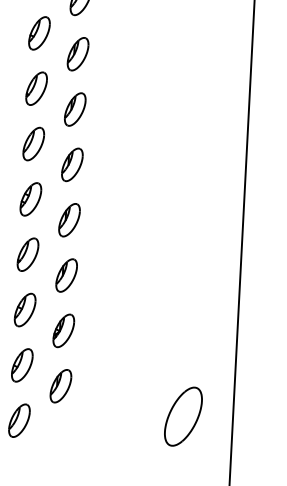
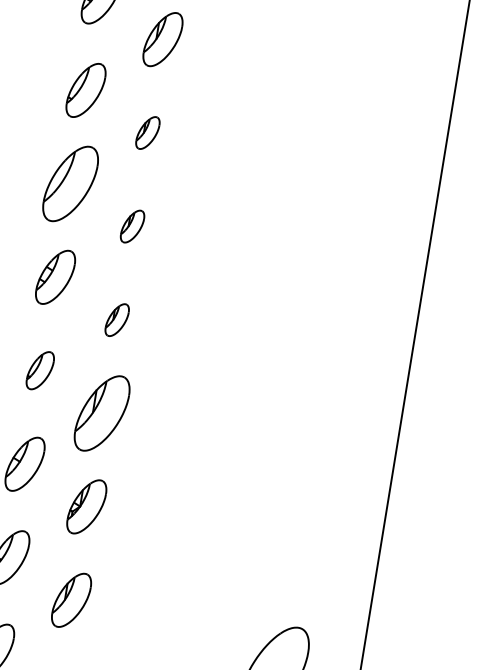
part: (75, 109) -> (148, 133), size x0.6
part: (33, 143) -> (70, 182), size x1.4
part: (72, 164) -> (132, 225), size x0.6
part: (69, 220) -> (117, 320), size x0.6
part: (27, 254) -> (39, 370), size x0.7
part: (66, 275) -> (101, 413), size x1.4

